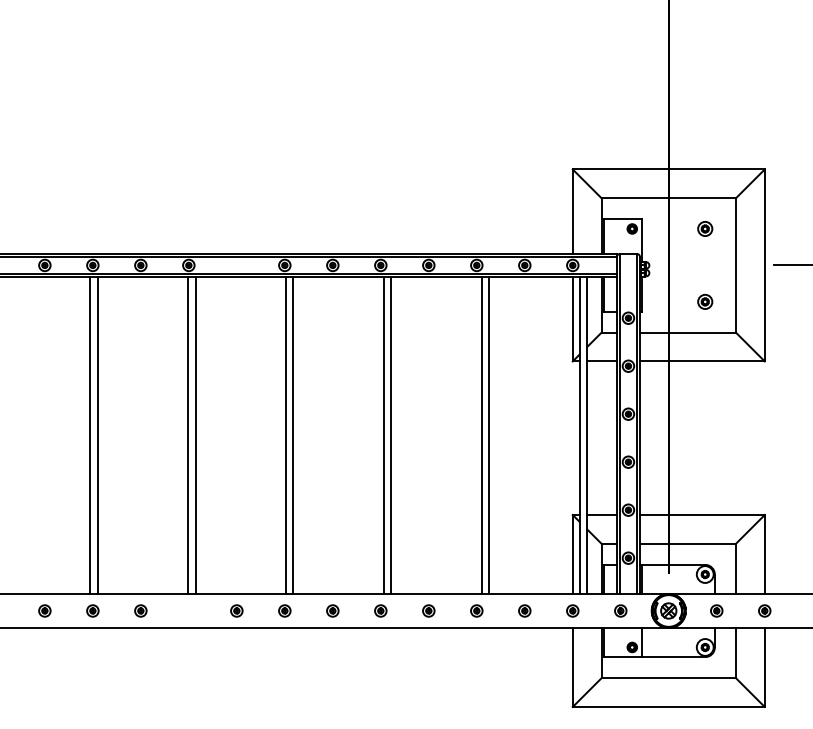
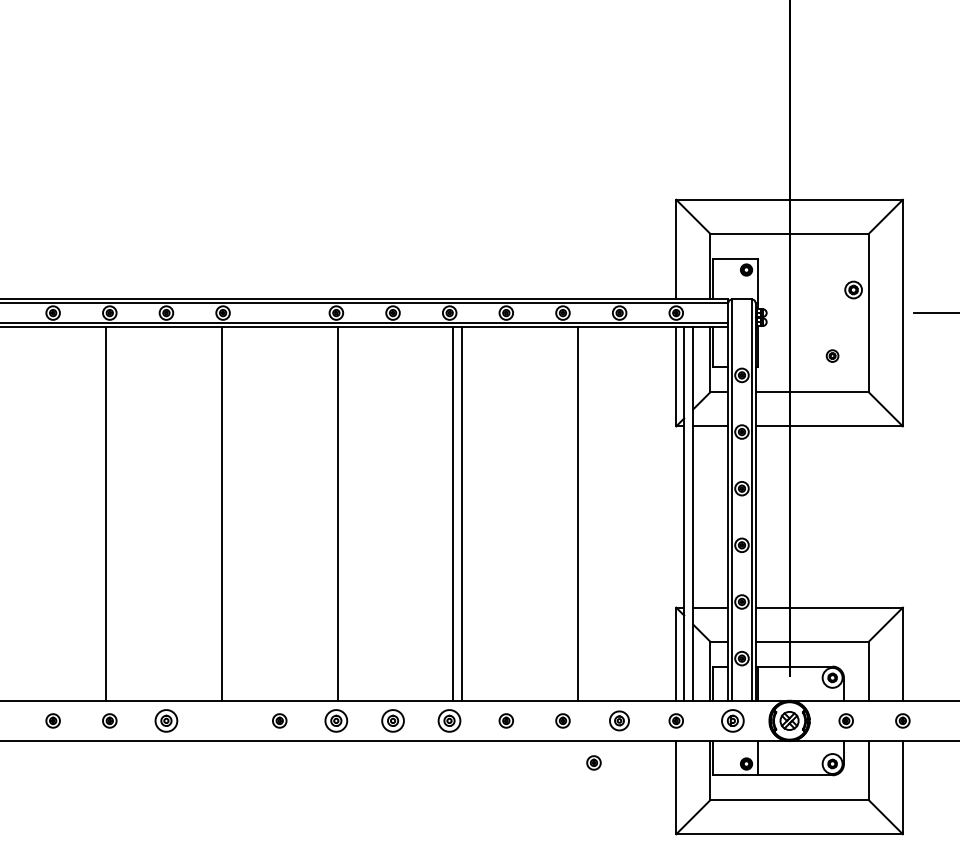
part: (705, 228) -> (853, 289), moved
part: (705, 301) -> (832, 355), size x0.7
line: (97, 435) -> (115, 513), removed
line: (195, 435) -> (231, 513), removed
line: (293, 435) -> (346, 513), removed
line: (481, 435) -> (568, 513), removed
part: (140, 610) -> (166, 720), size x1.6
part: (284, 610) -> (336, 720), size x1.6
part: (332, 610) -> (392, 720), size x1.6
part: (380, 610) -> (449, 720), size x1.6
part: (524, 610) -> (619, 720), size x1.4
part: (620, 610) -> (732, 720), size x1.6
part: (502, 646) -> (593, 762), added

